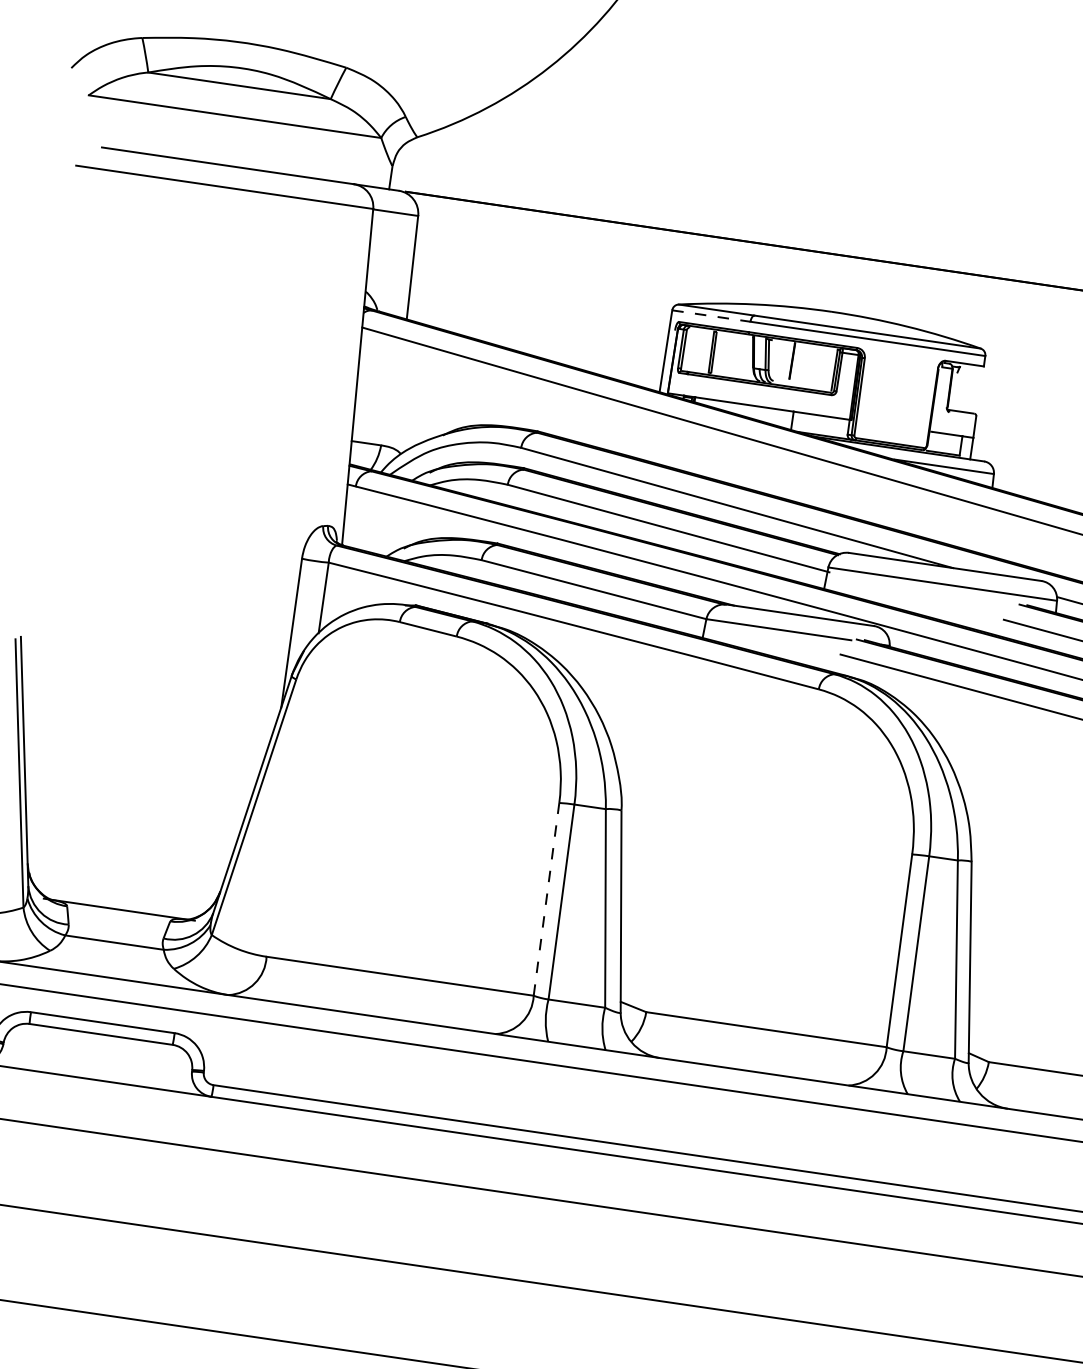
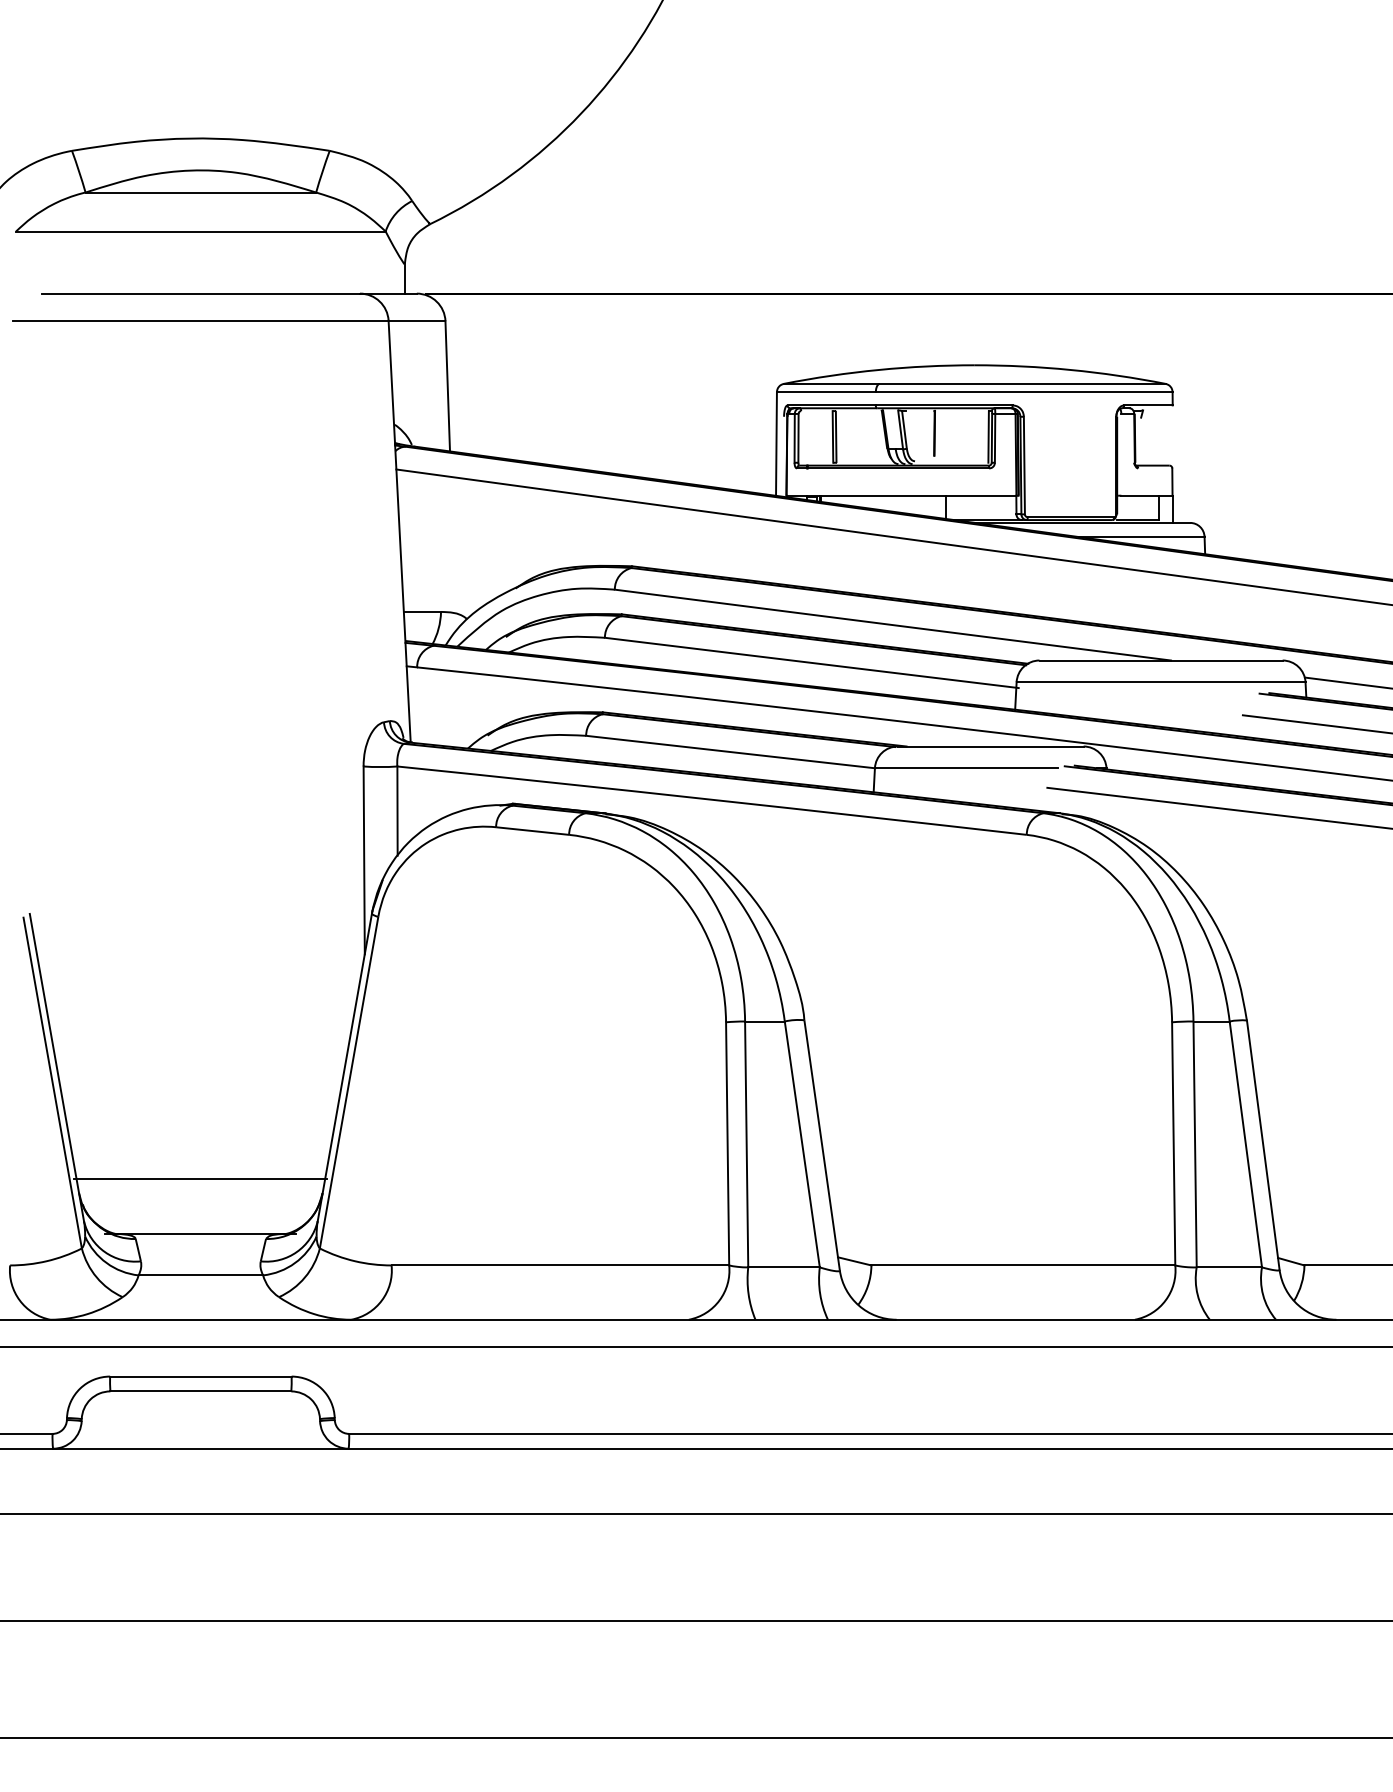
line: (711, 316) -> (826, 392), dashed -> solid
line: (125, 866) -> (200, 1179), added
line: (546, 899) -> (727, 1143), dashed -> solid

